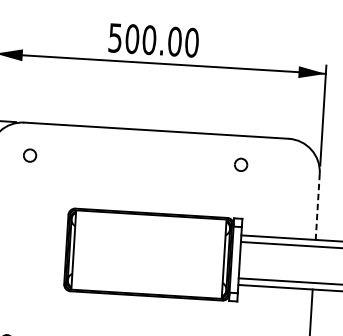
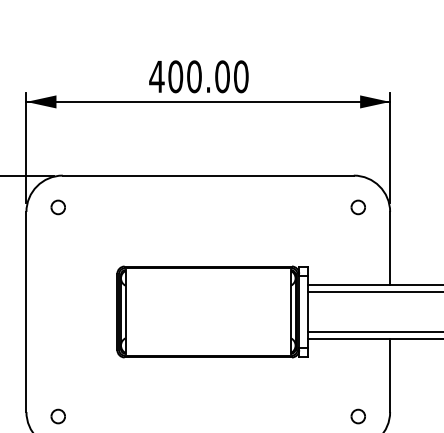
text: (114, 37) -> (156, 76), 500.00 -> 400.00
part: (29, 155) -> (57, 207), moved
part: (240, 164) -> (357, 207), moved
line: (318, 207) -> (390, 248), dashed -> solid

